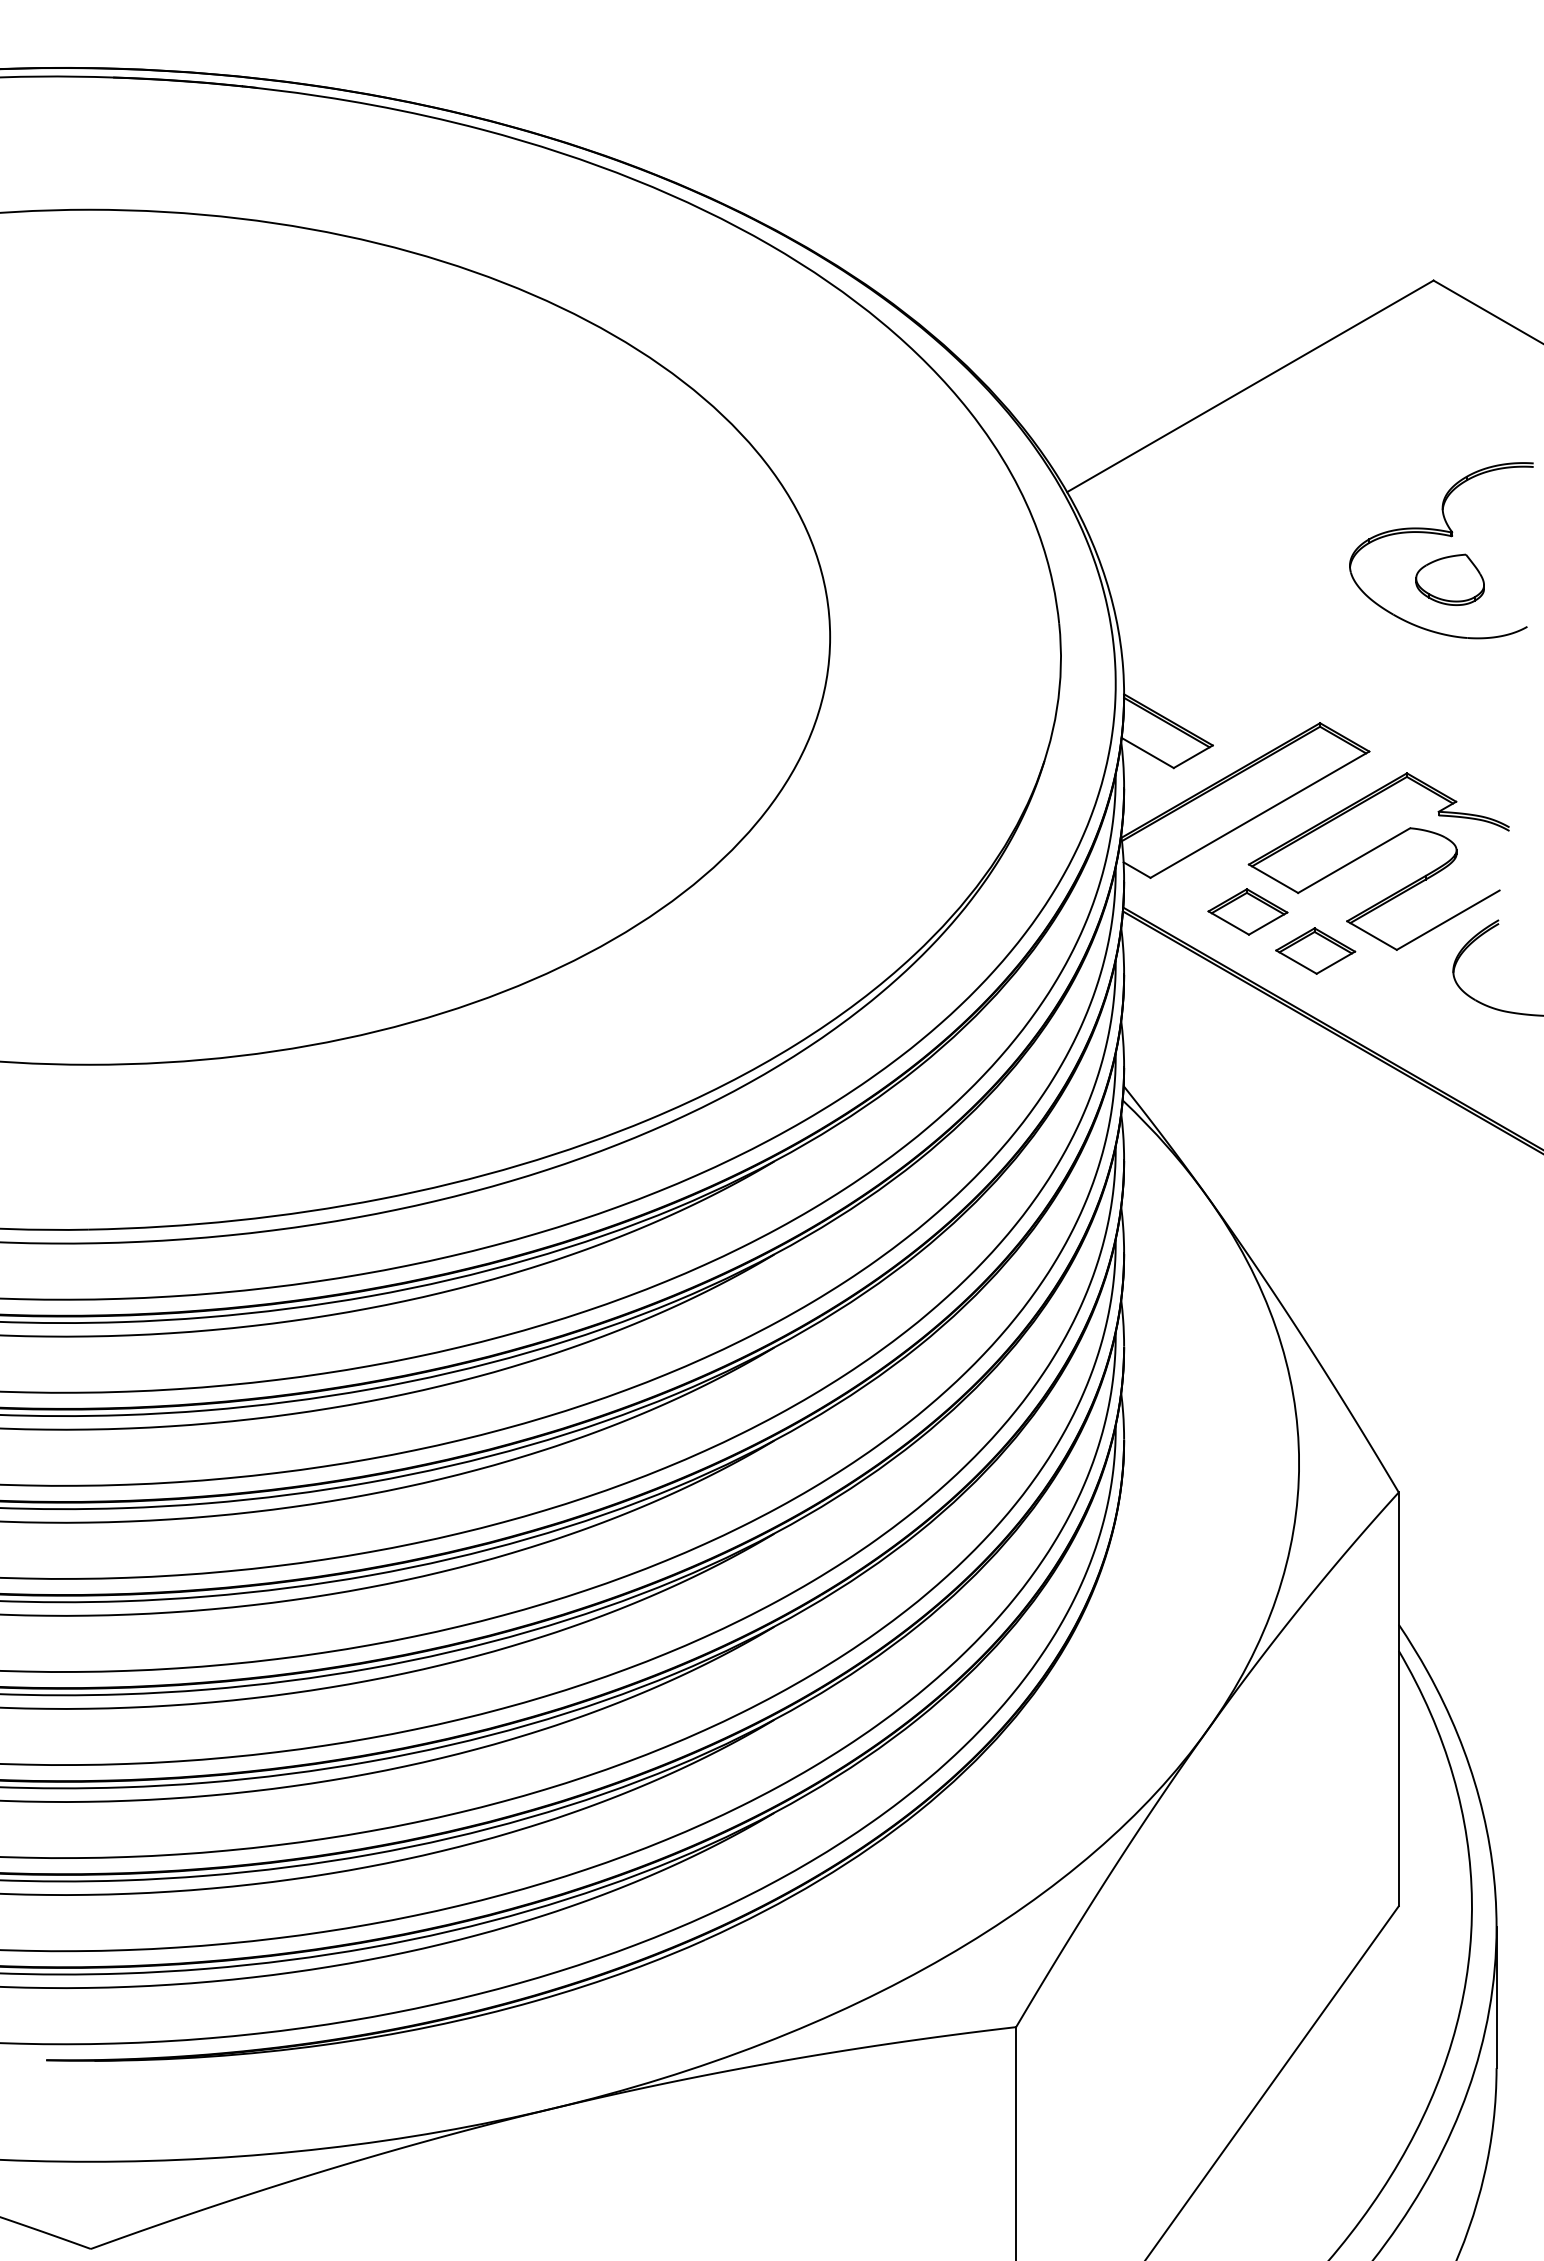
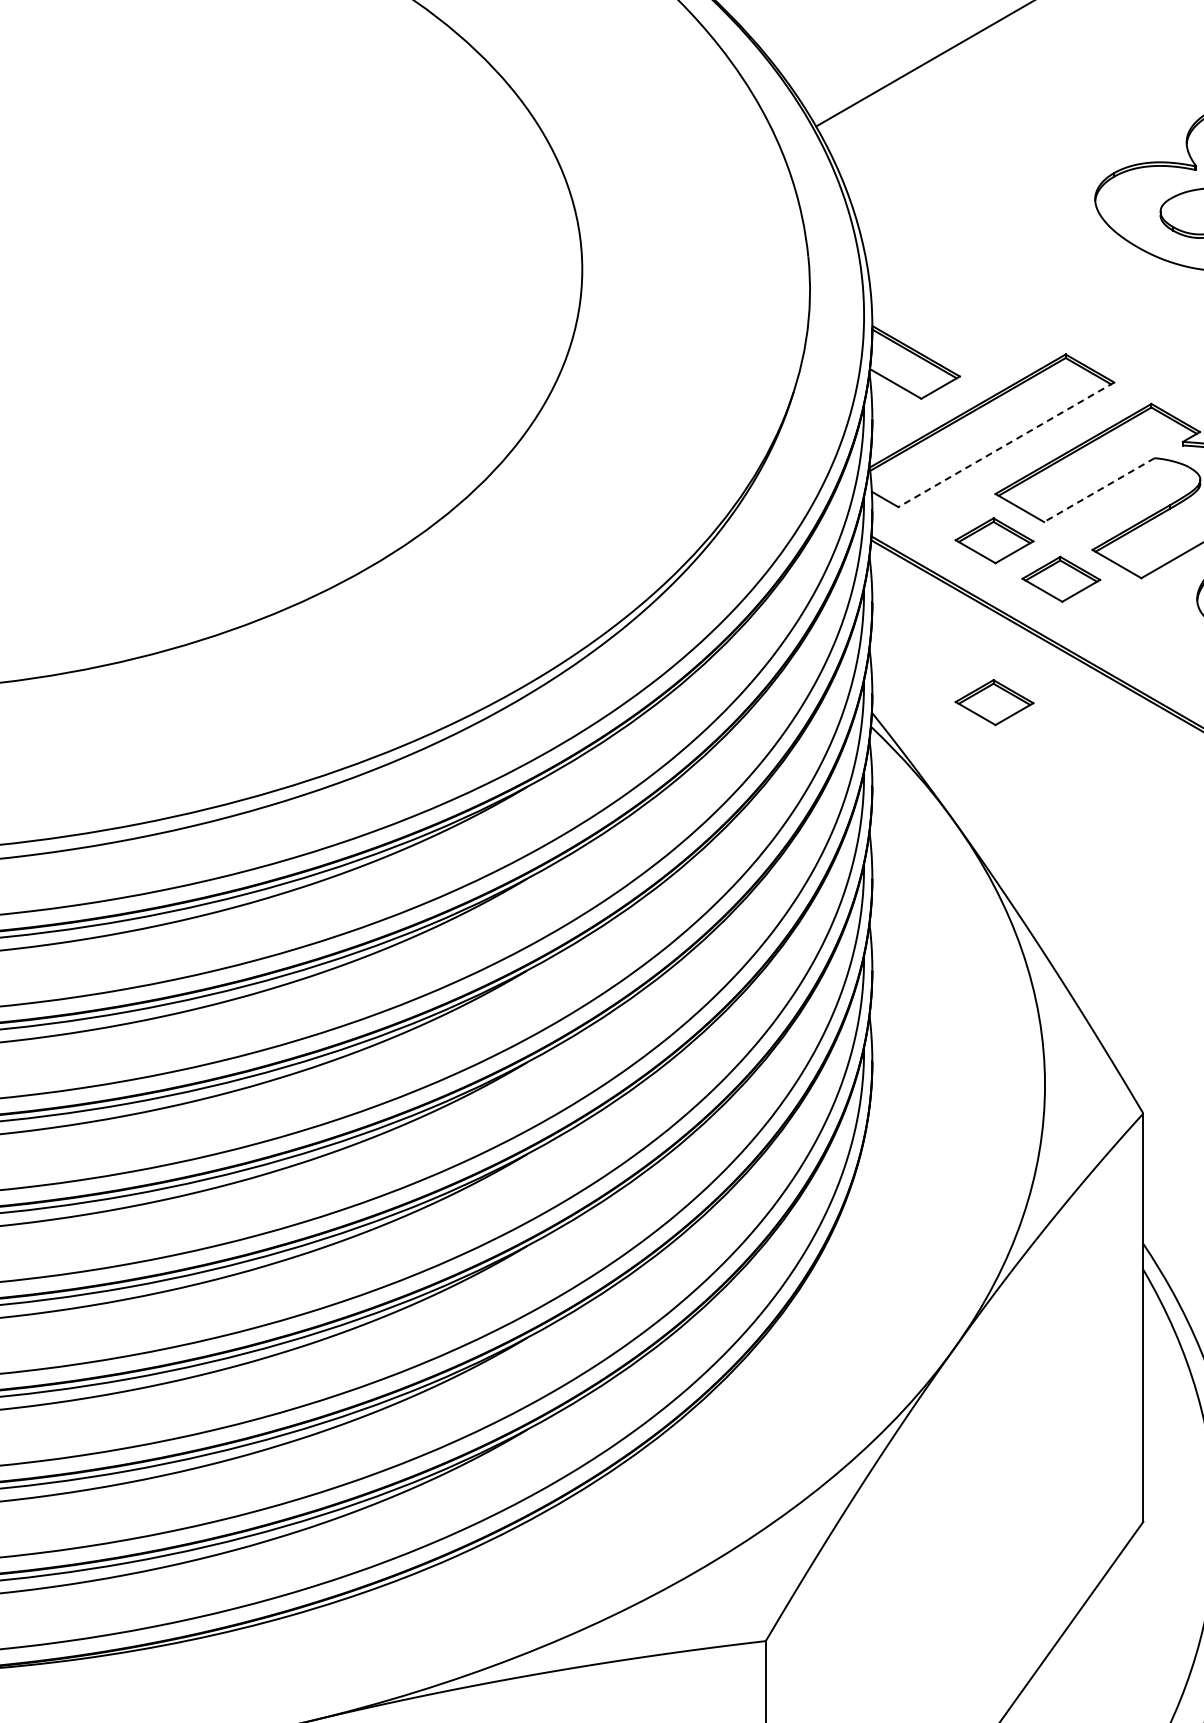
line: (1259, 814) -> (1005, 444), solid -> dashed
line: (1354, 860) -> (1099, 489), solid -> dashed
part: (1247, 1075) -> (994, 702), added

